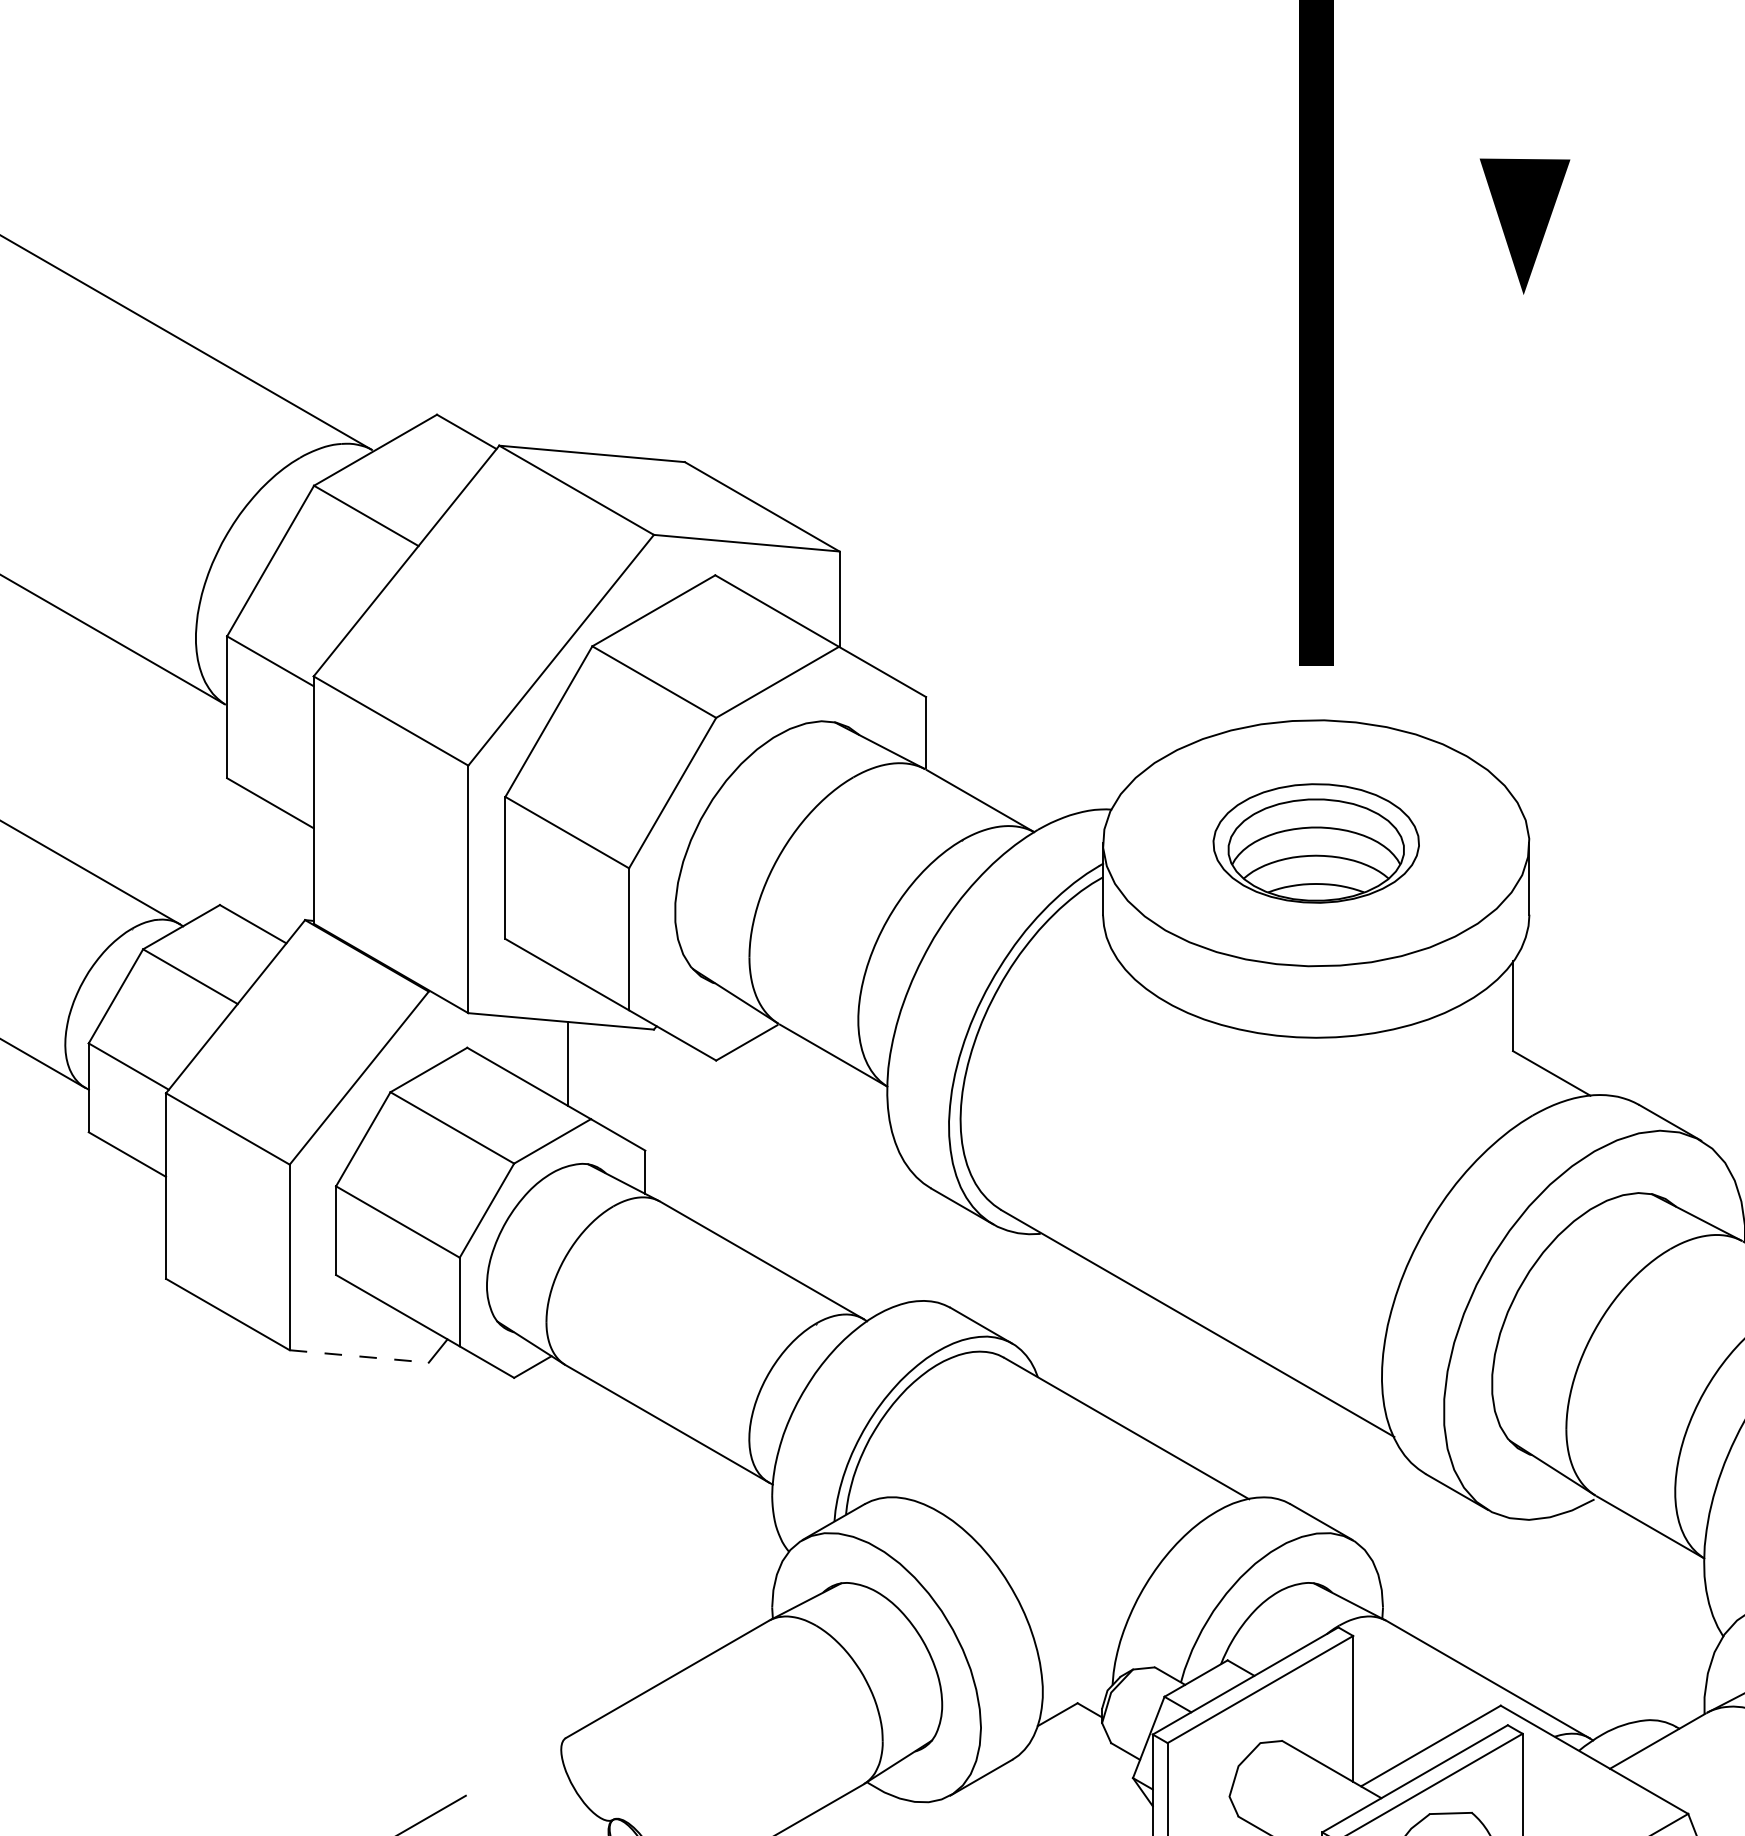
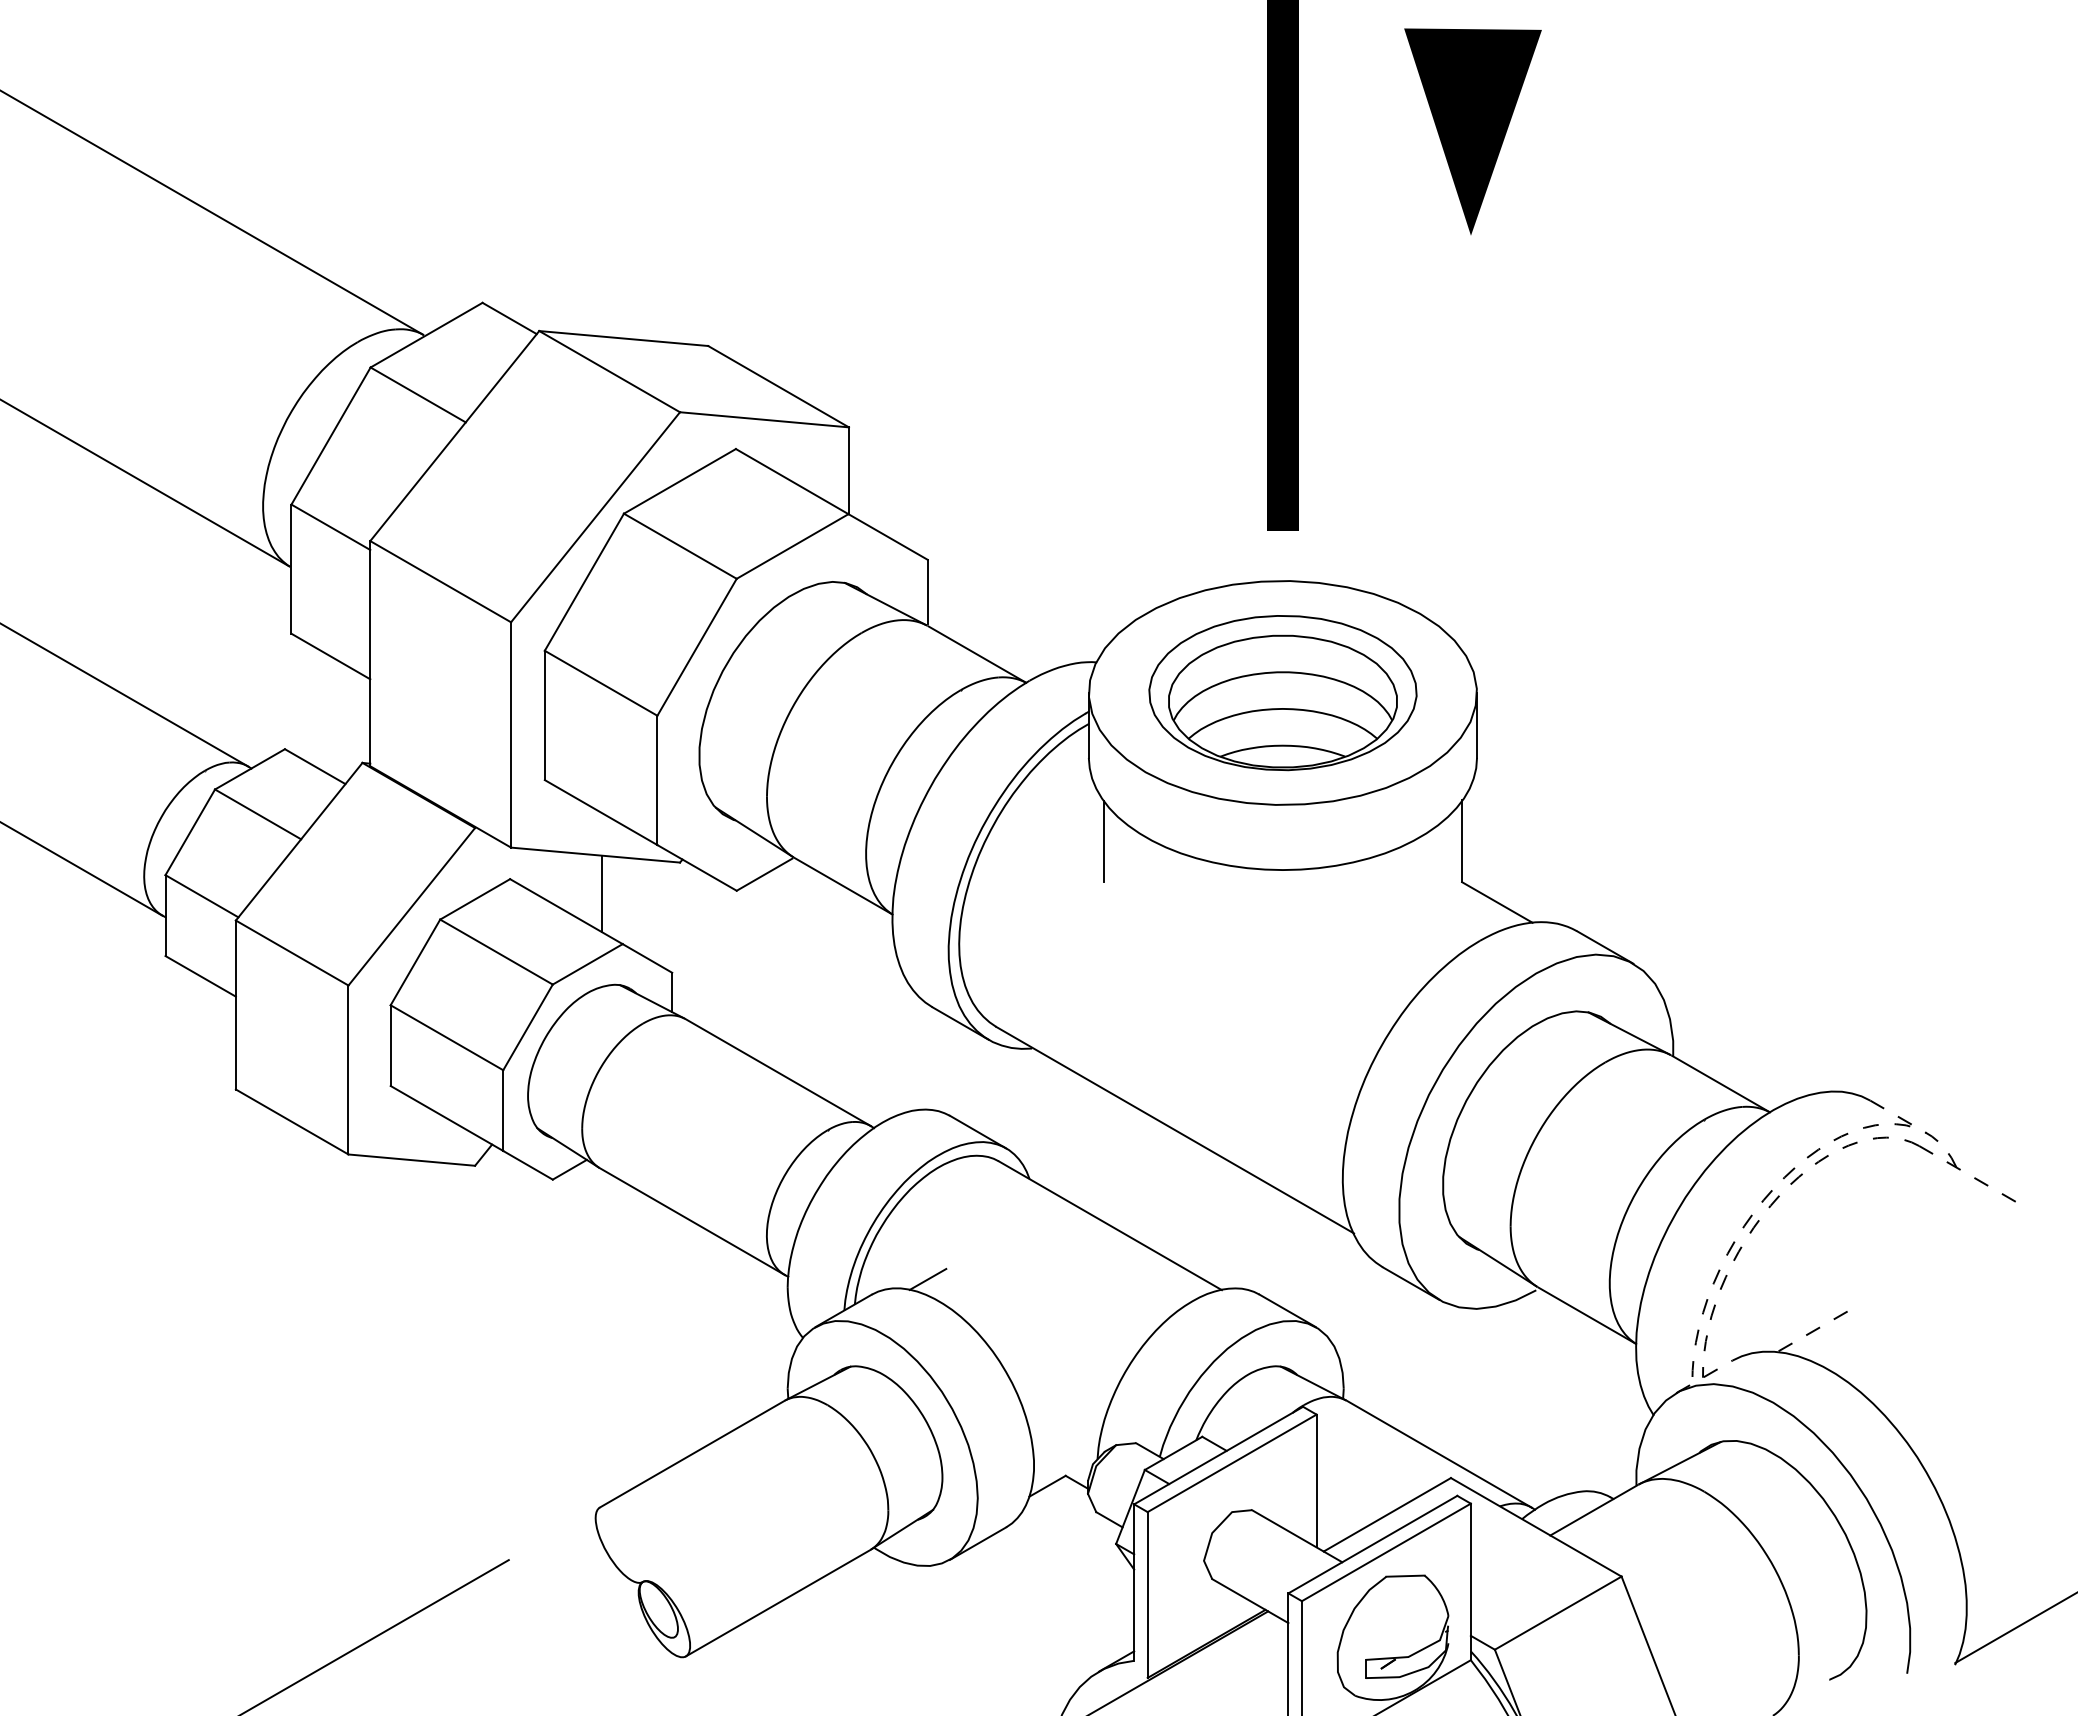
part: (1524, 226) -> (1472, 131), size x1.67
part: (1315, 843) -> (1282, 693), size x1.43
line: (1119, 1006) -> (1103, 841), added
line: (358, 1356) -> (411, 1160), dashed -> solid
line: (925, 1486) -> (927, 1278), added

